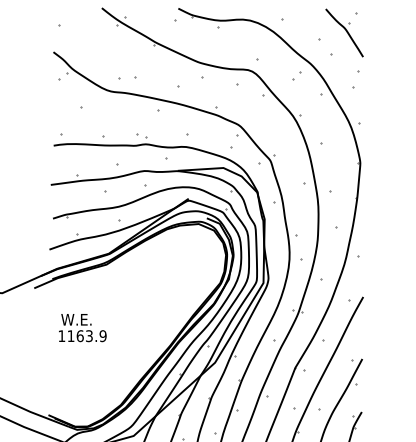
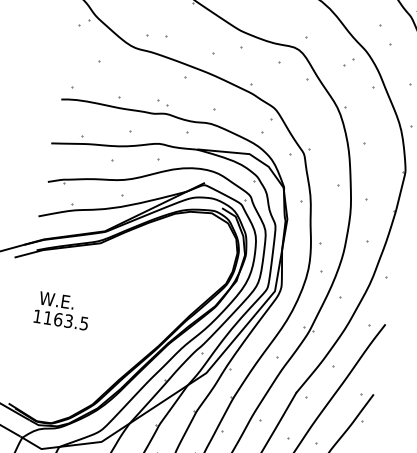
text: (102, 335) -> (83, 322), 1163.9 -> 1163.5

